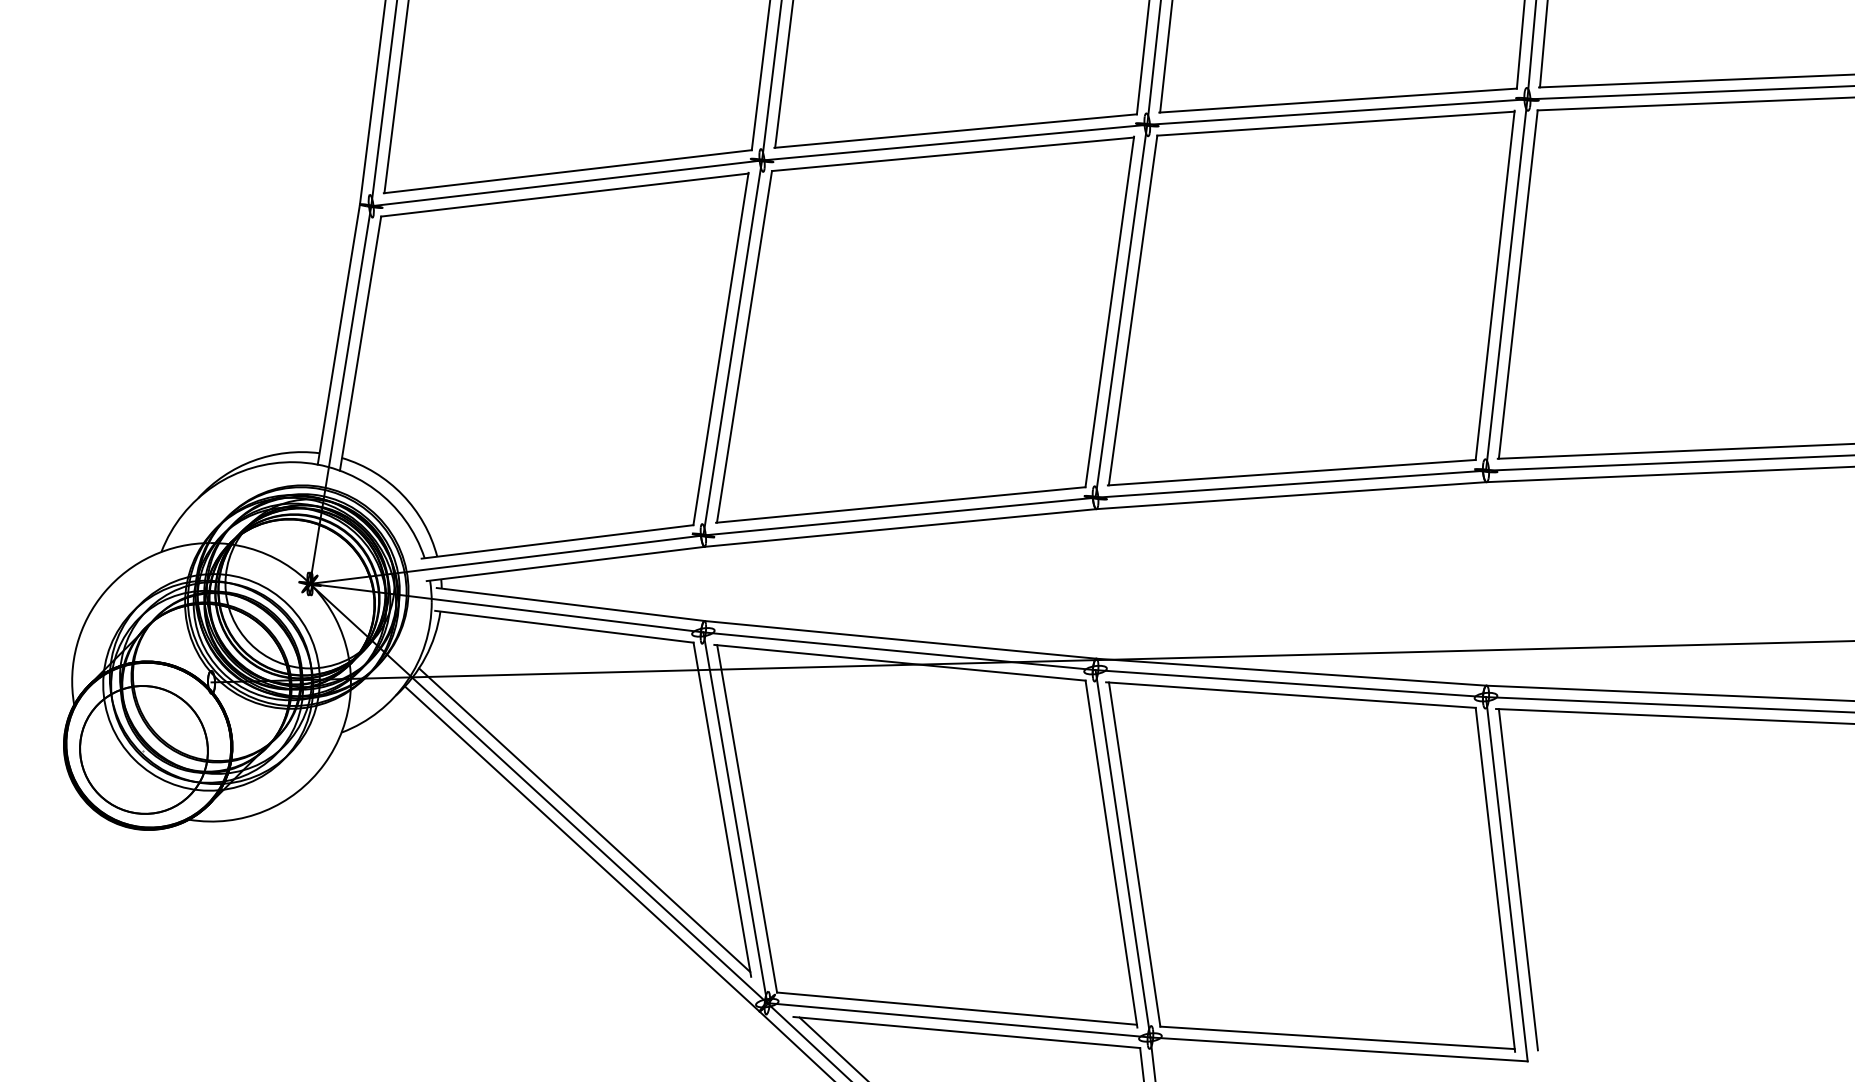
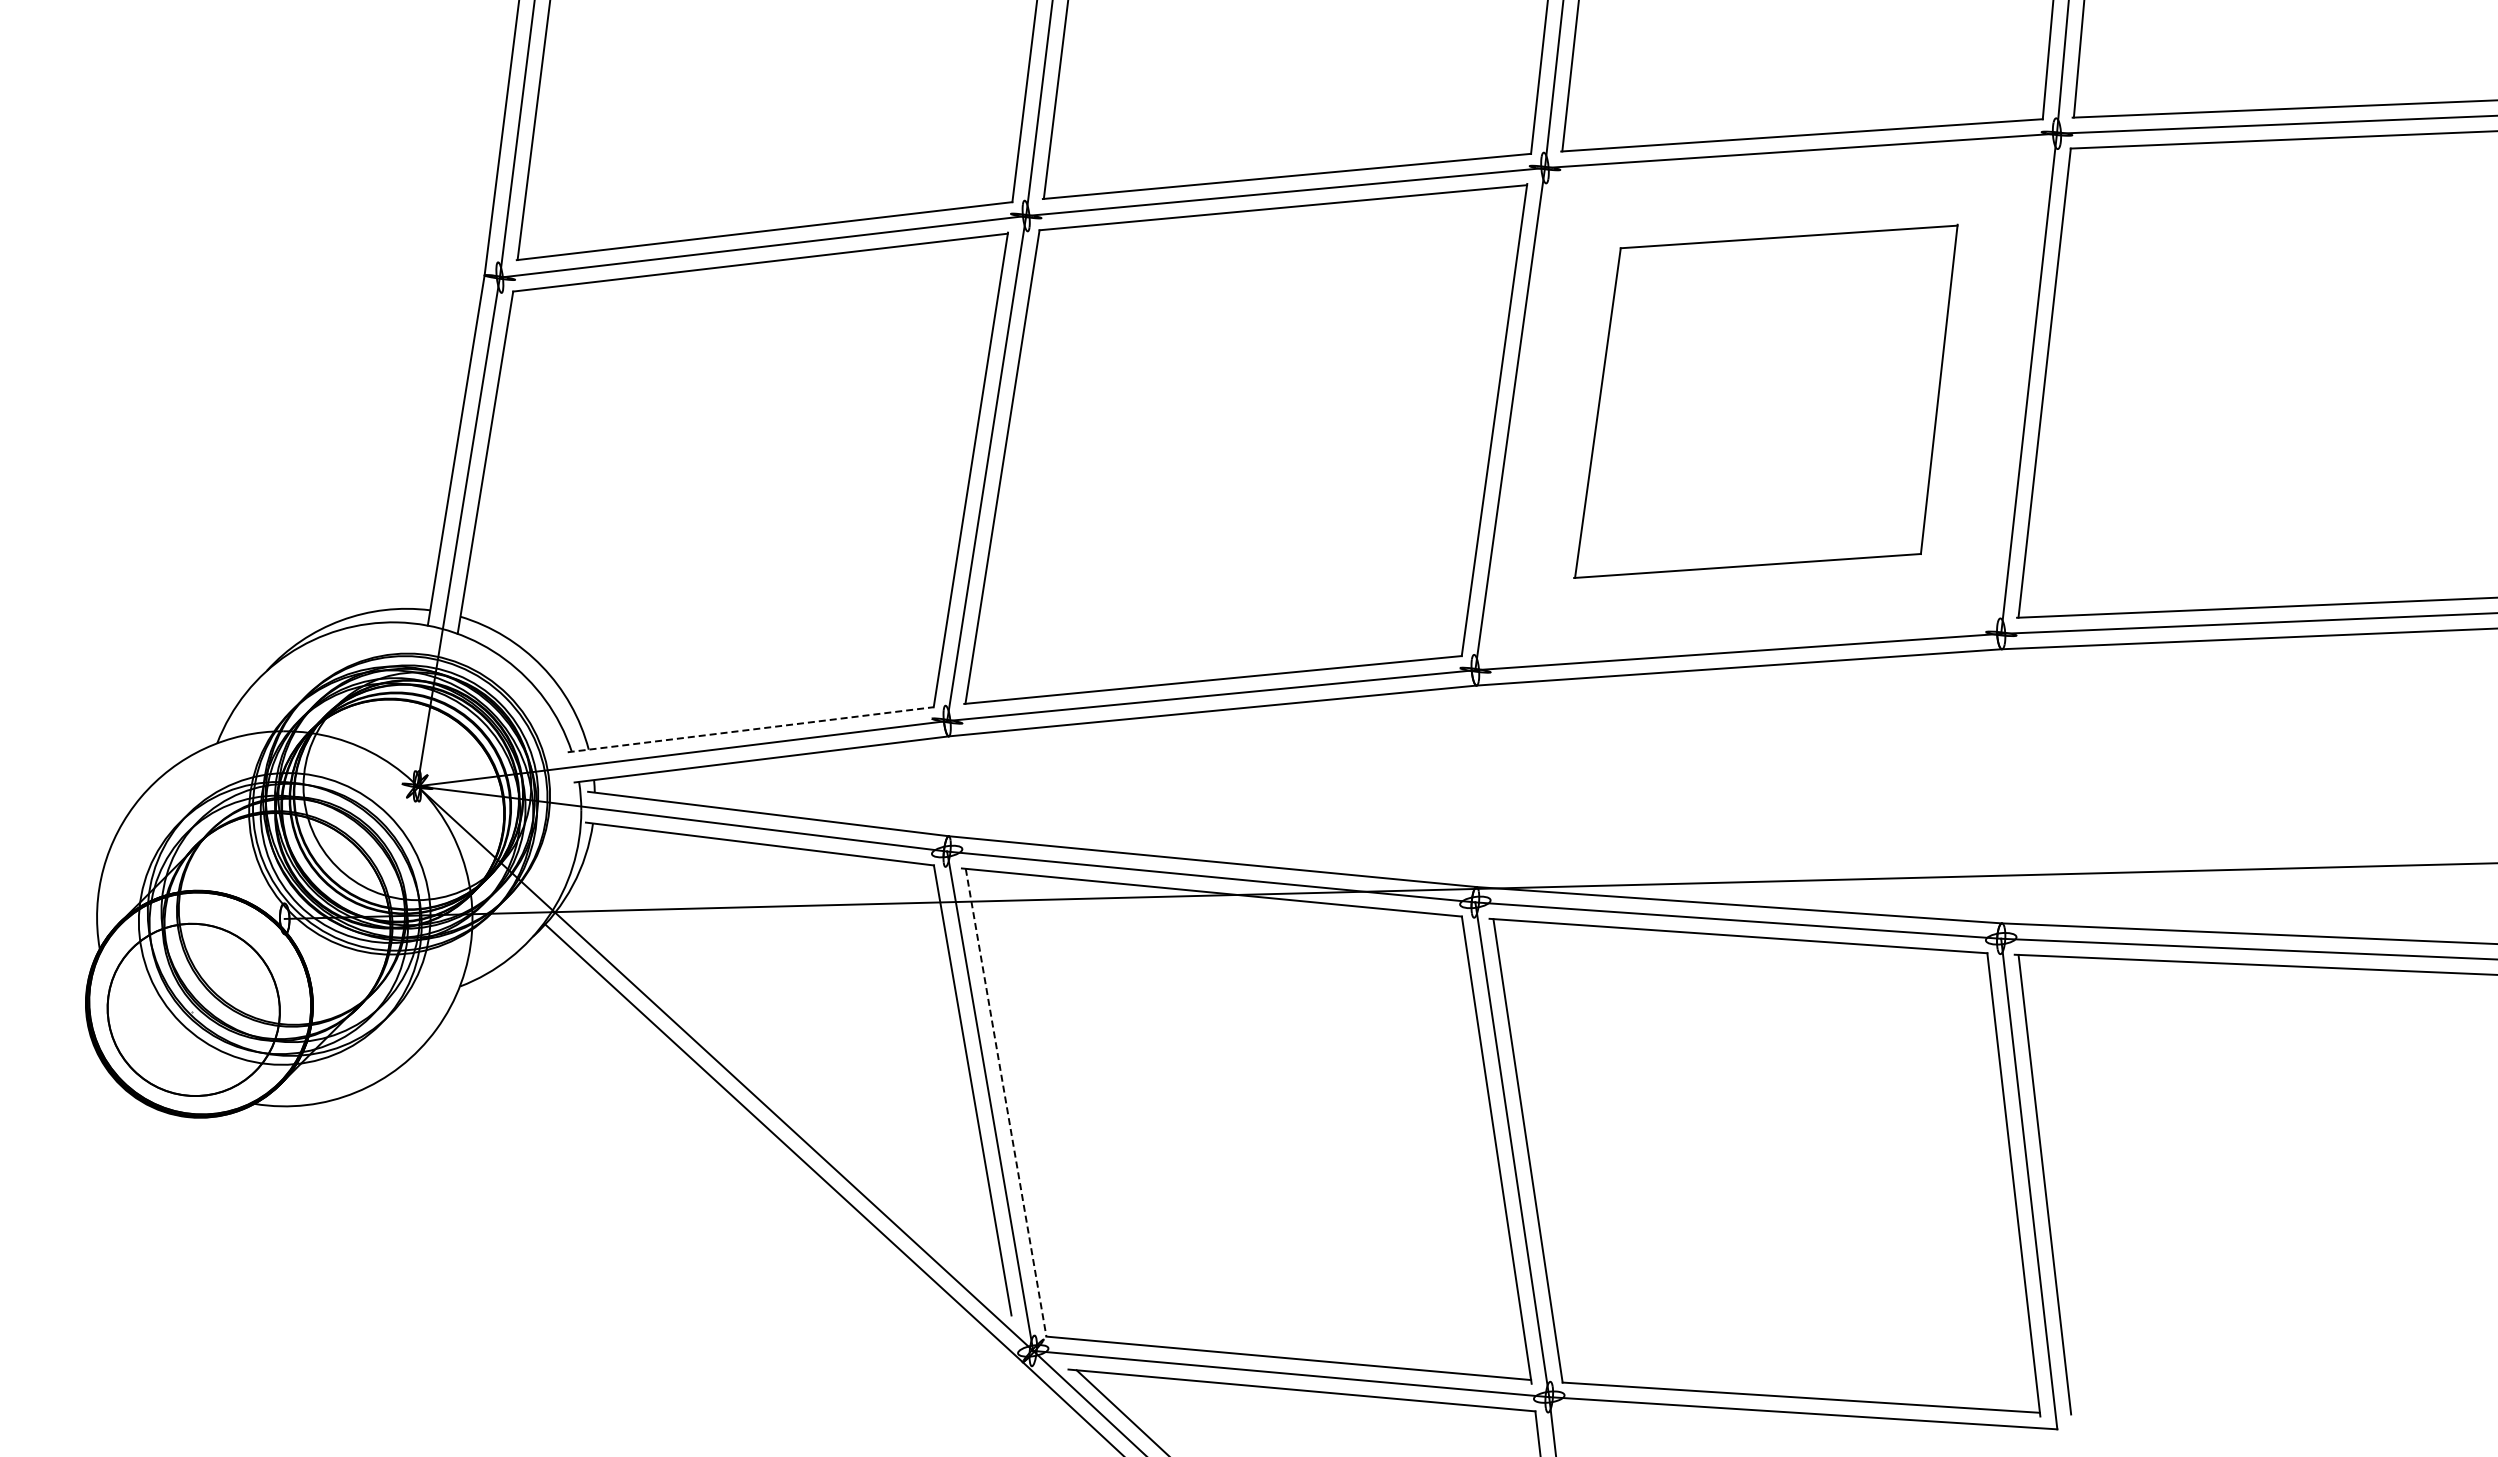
part: (1311, 298) -> (1765, 401), size x0.7
line: (558, 541) -> (751, 729), solid -> dashed
line: (747, 819) -> (1006, 1103), solid -> dashed
line: (584, 820) -> (787, 1104), removed

